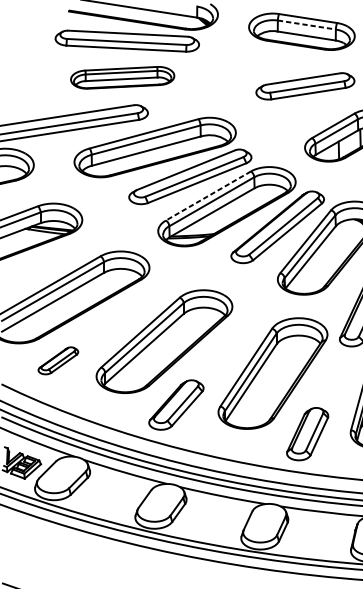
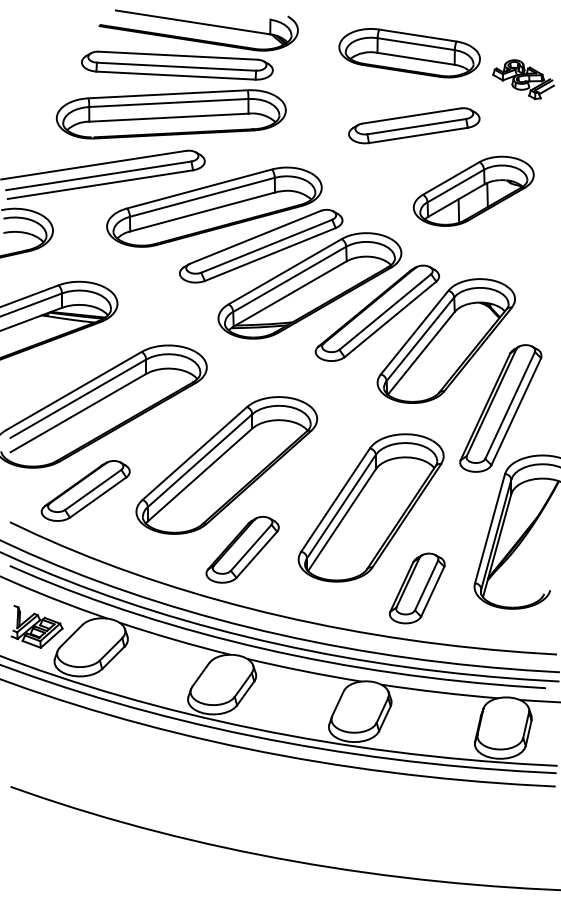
line: (307, 25) -> (416, 44), dashed -> solid
part: (122, 77) -> (170, 114), size x1.67
line: (207, 195) -> (284, 271), dashed -> solid
part: (58, 360) -> (85, 490), size x1.67

